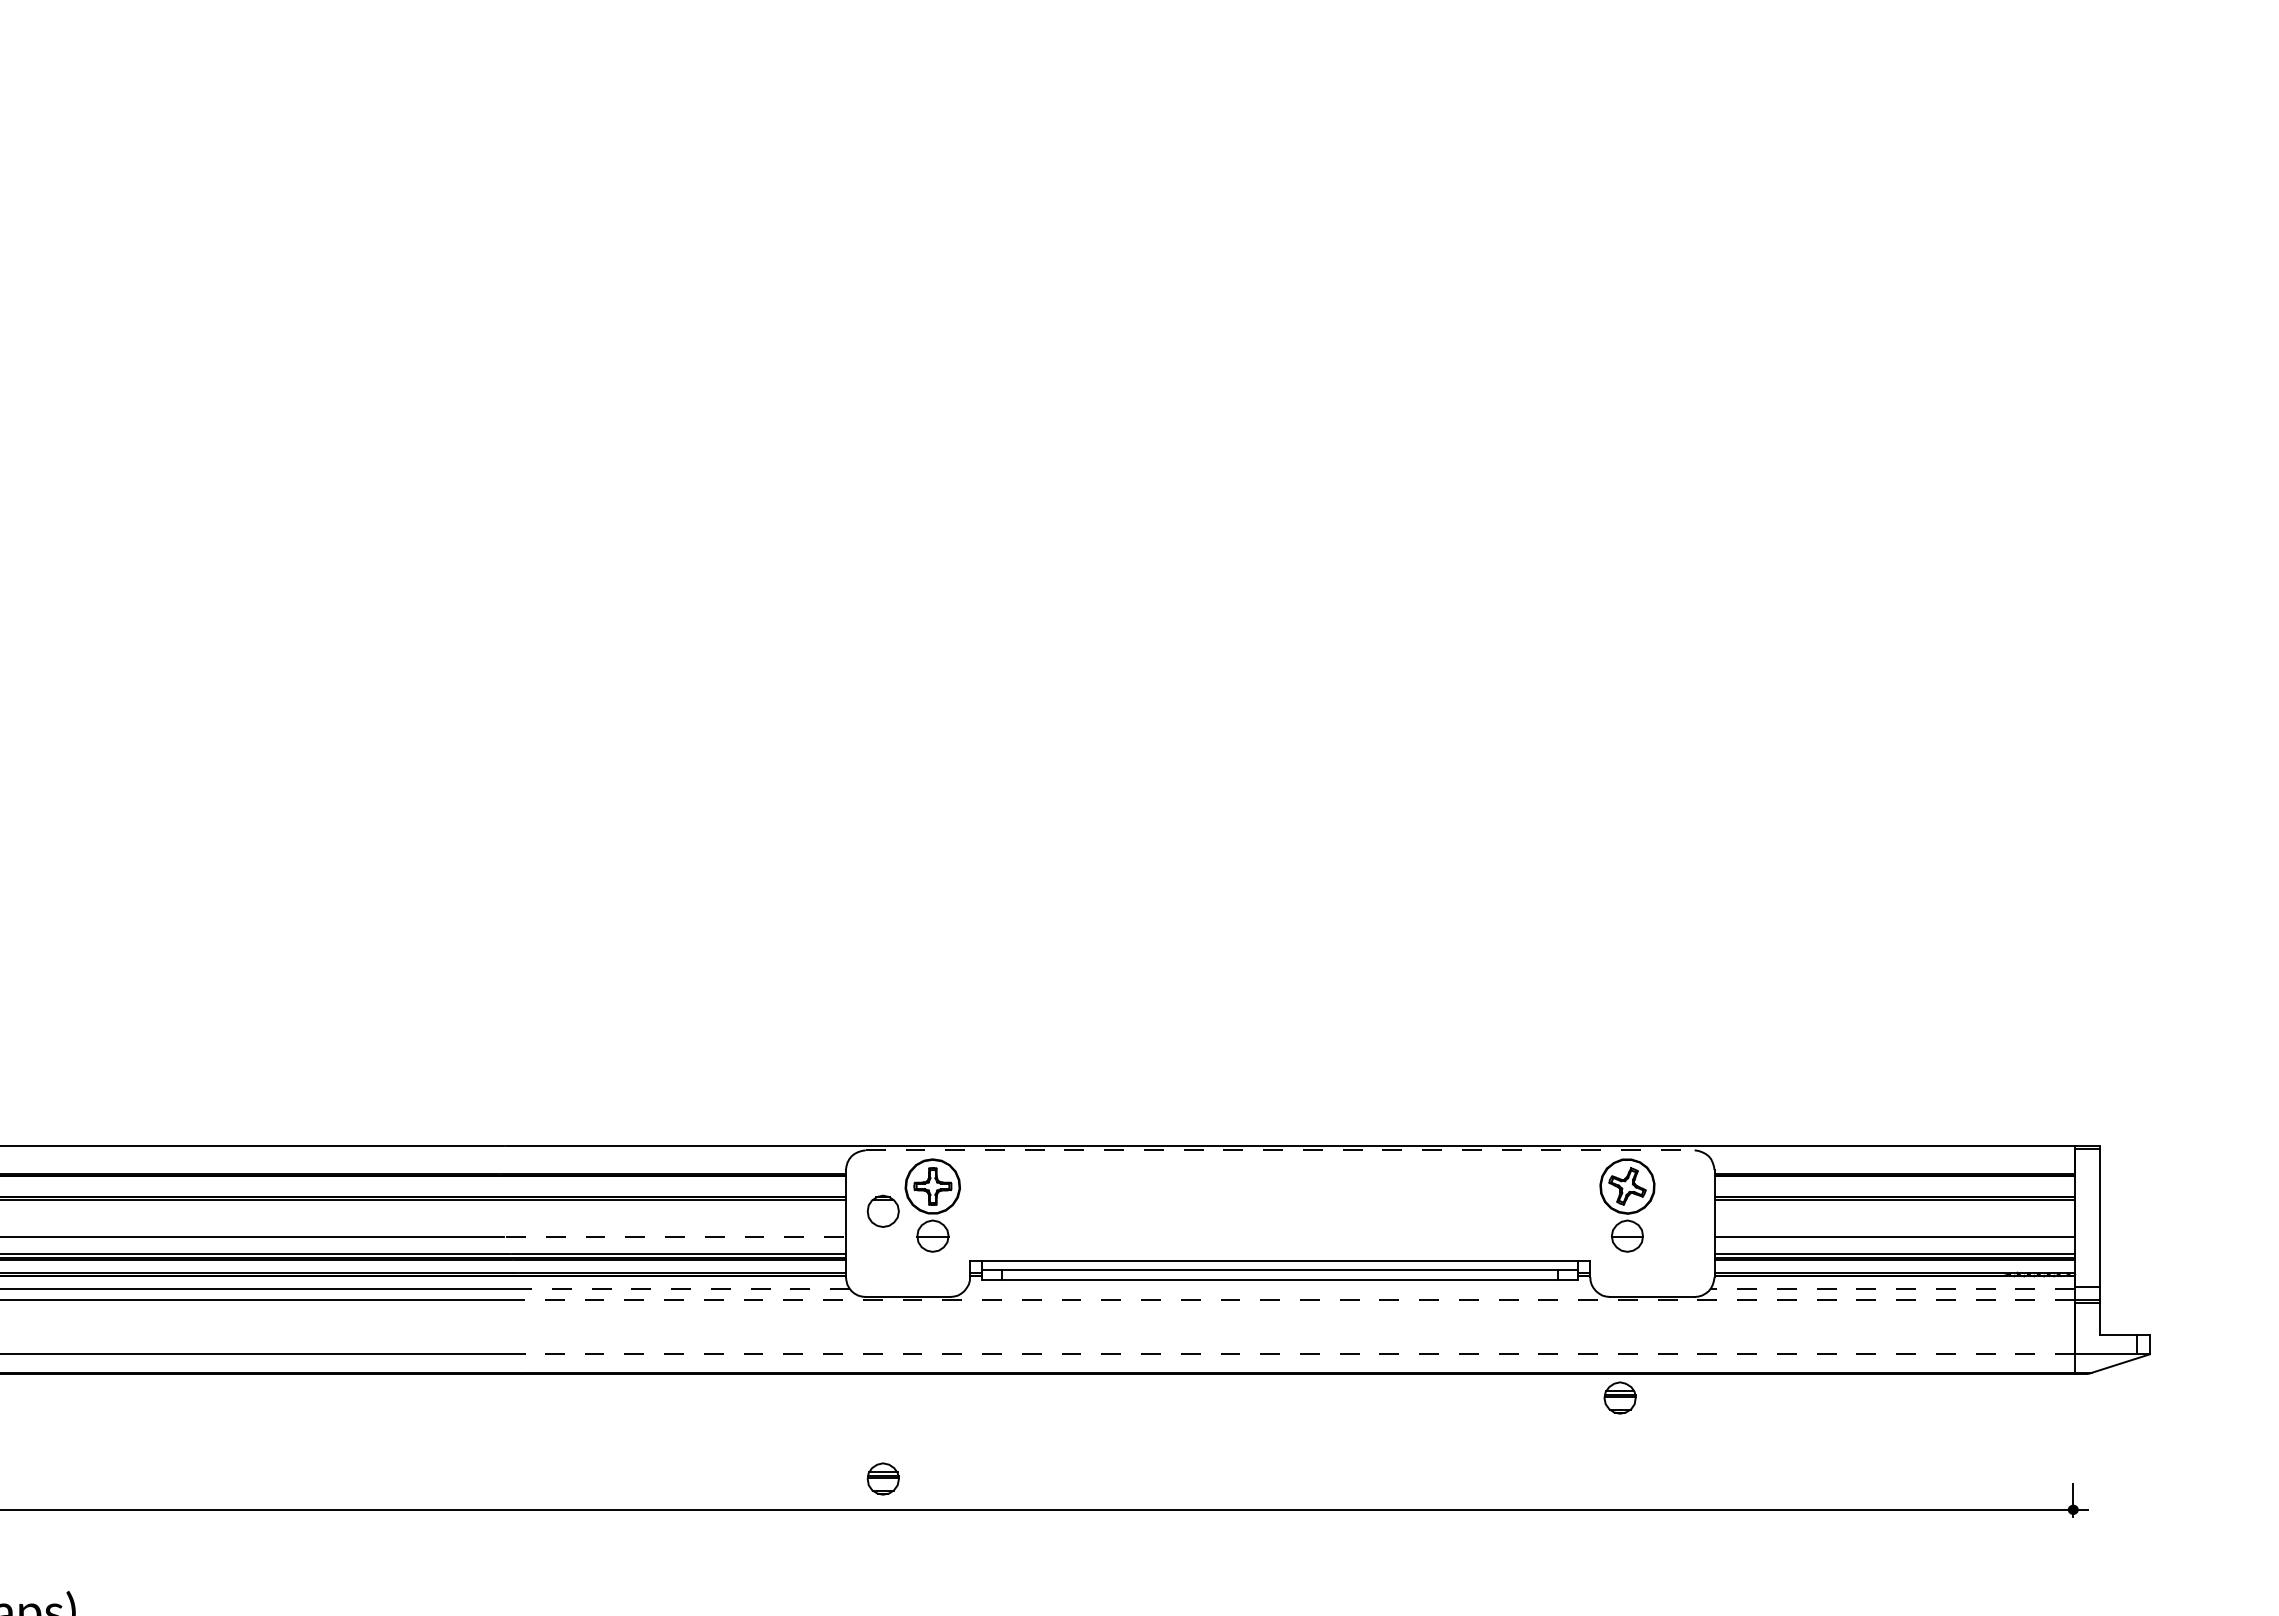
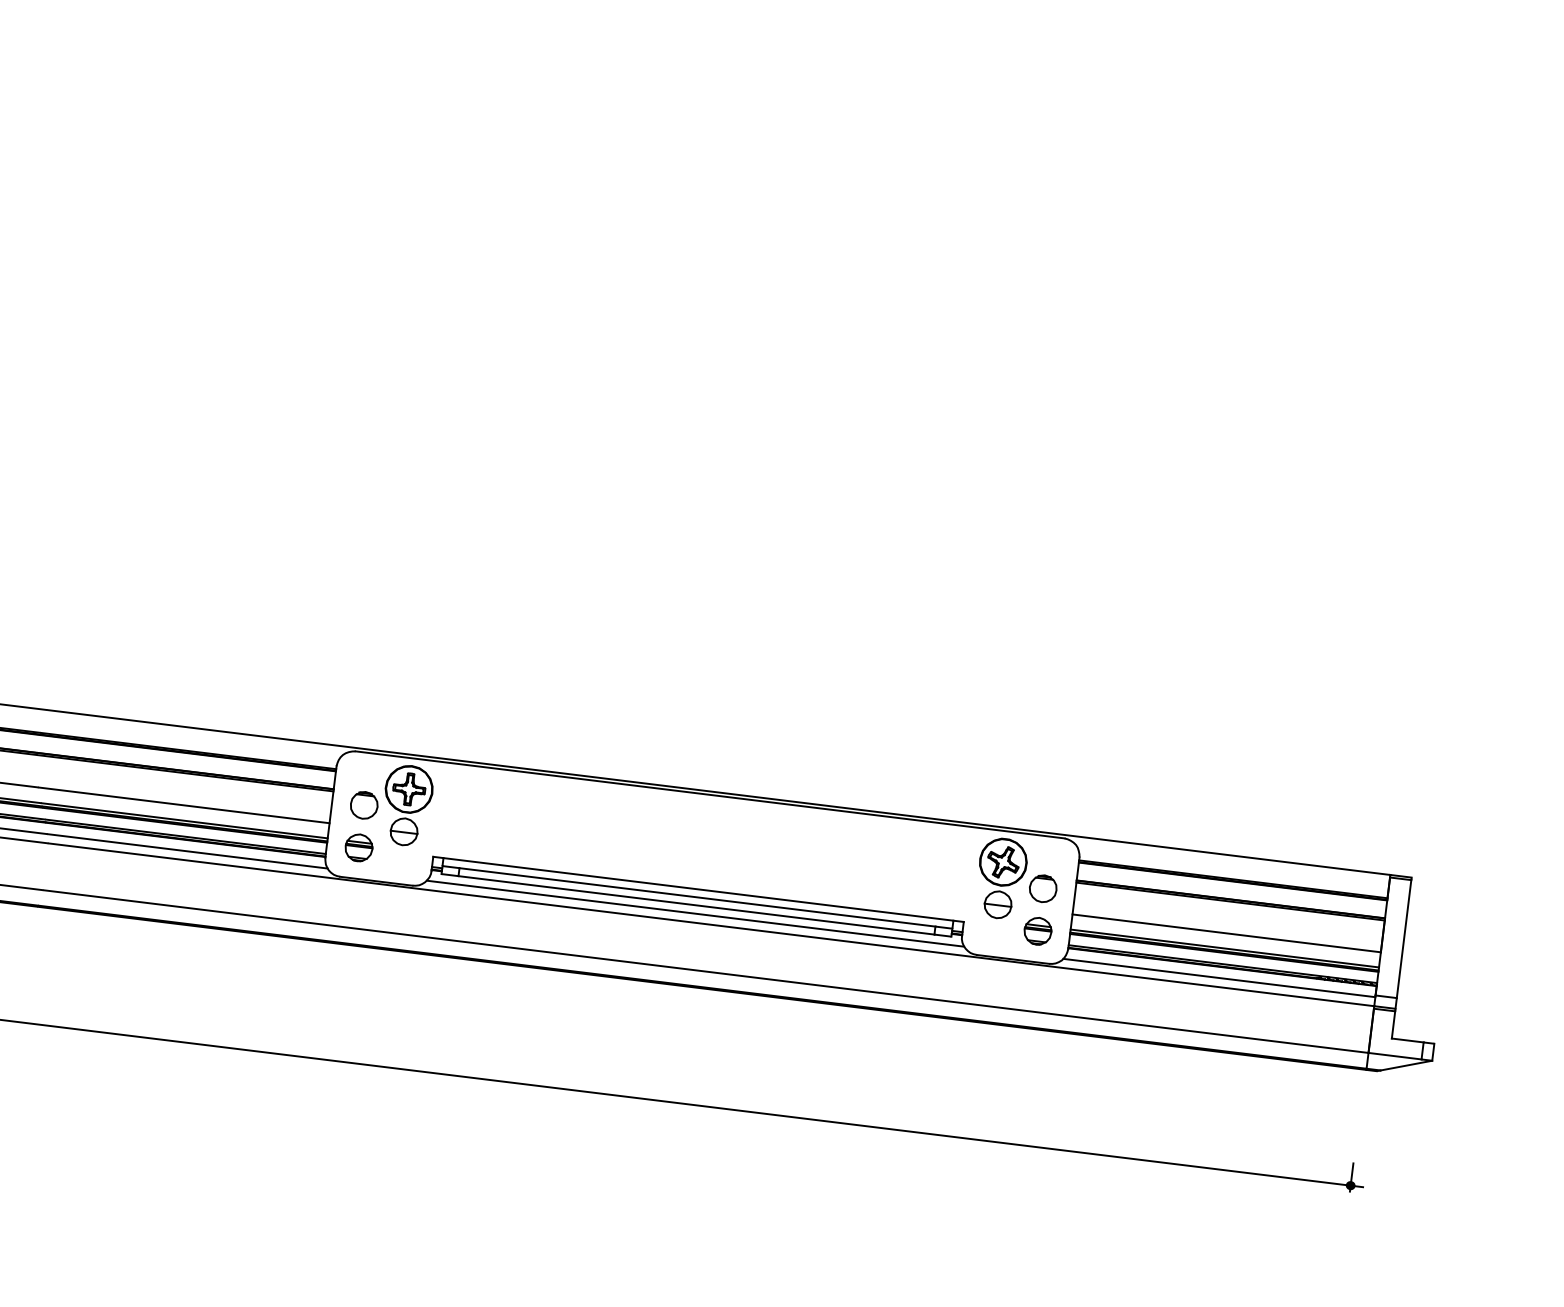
line: (1280, 1150) -> (710, 795), dashed -> solid
part: (1676, 1210) -> (1042, 887), added
line: (675, 1236) -> (183, 805), dashed -> solid
line: (686, 1289) -> (187, 851), dashed -> solid
line: (1280, 1289) -> (695, 913), added
line: (1892, 1289) -> (1219, 978), dashed -> solid
line: (1300, 1299) -> (711, 924), dashed -> solid
line: (1300, 1354) -> (706, 971), dashed -> solid
part: (1619, 1397) -> (1037, 930), moved
part: (882, 1478) -> (358, 847), moved

